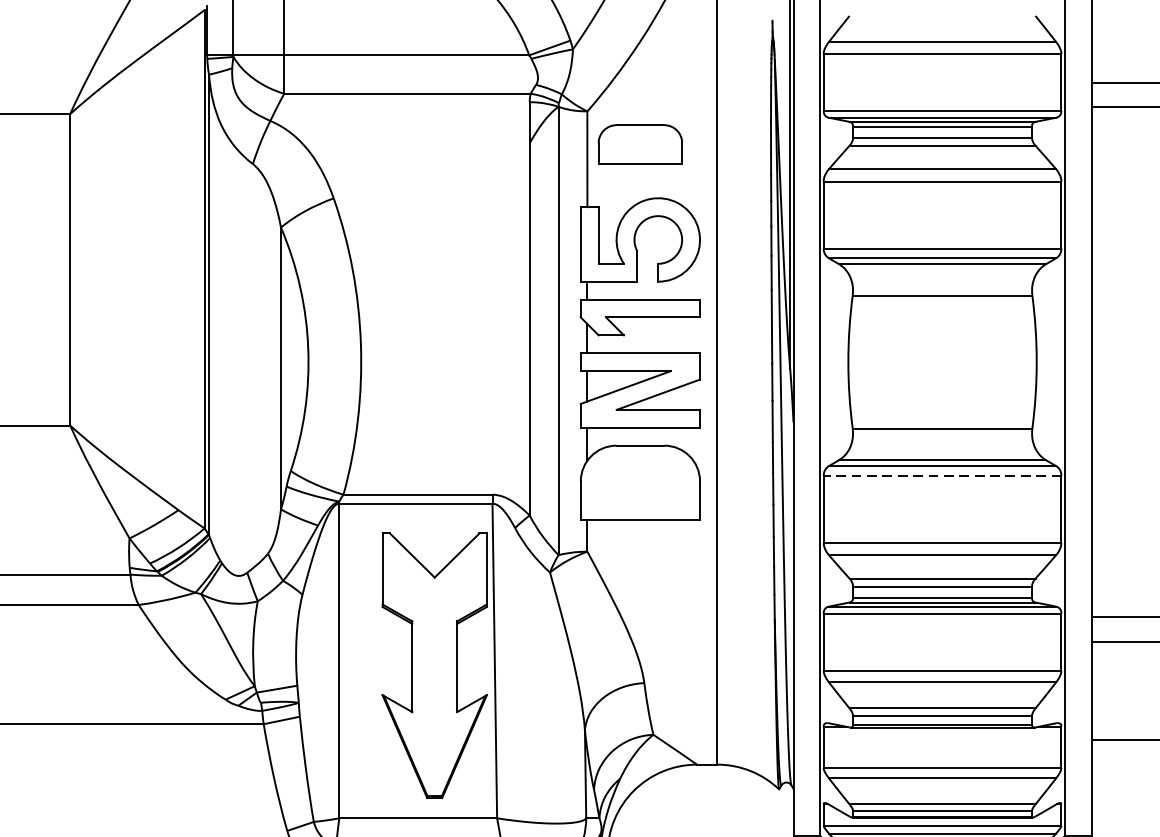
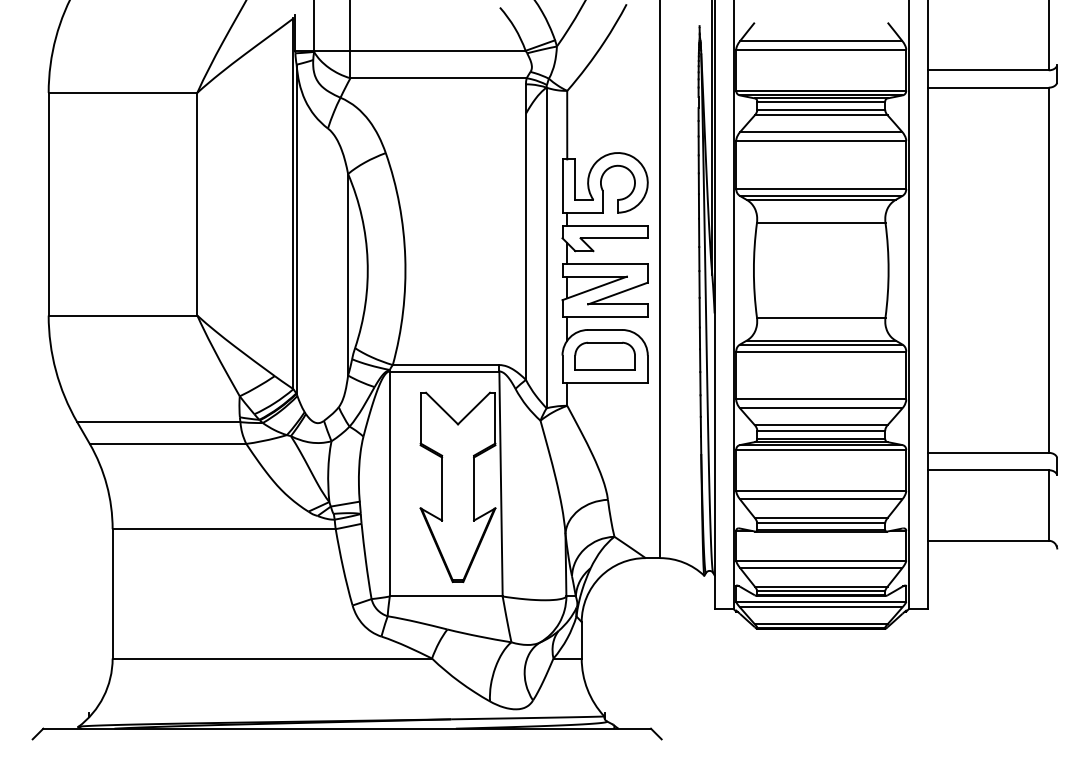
part: (639, 142) -> (604, 355), moved
line: (941, 475) -> (820, 351), dashed -> solid

